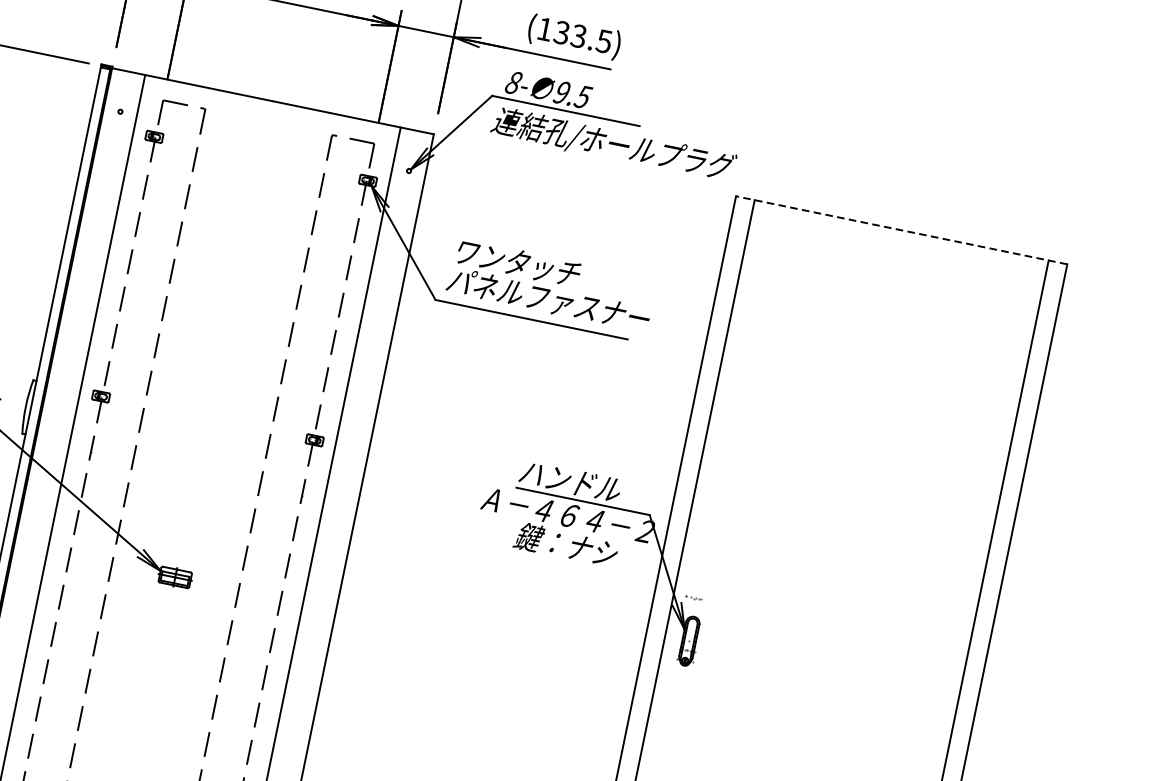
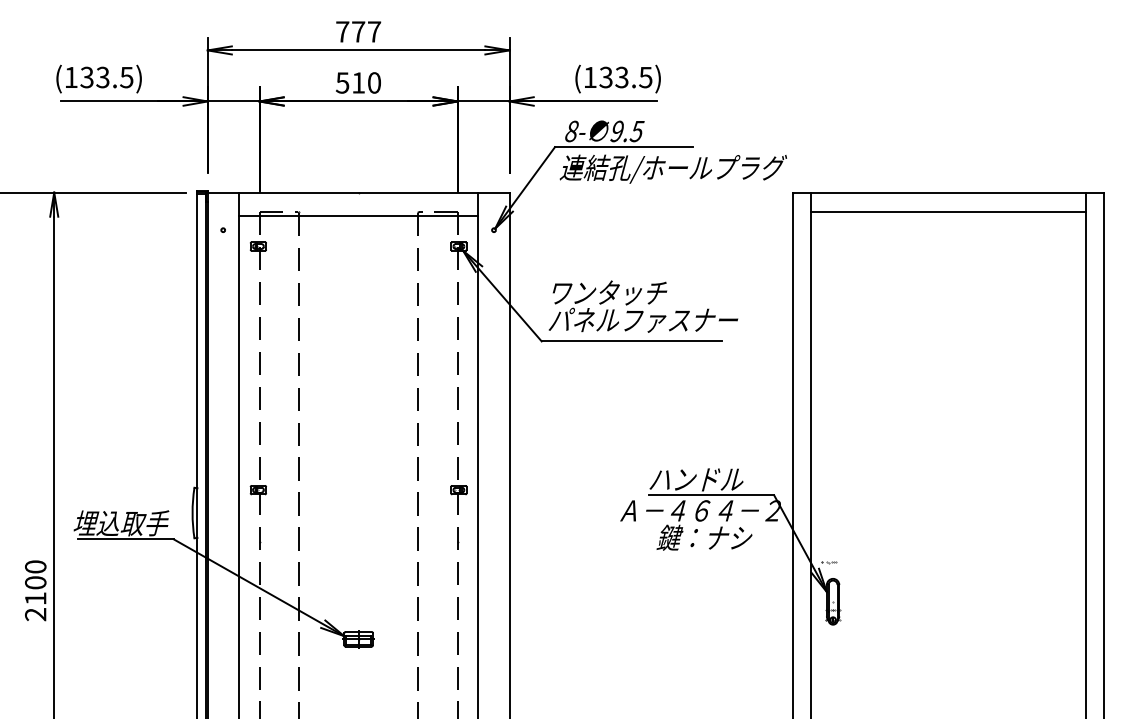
line: (267, 125) -> (358, 215), added
line: (900, 230) -> (947, 192), dashed -> solid
line: (897, 250) -> (948, 211), added

